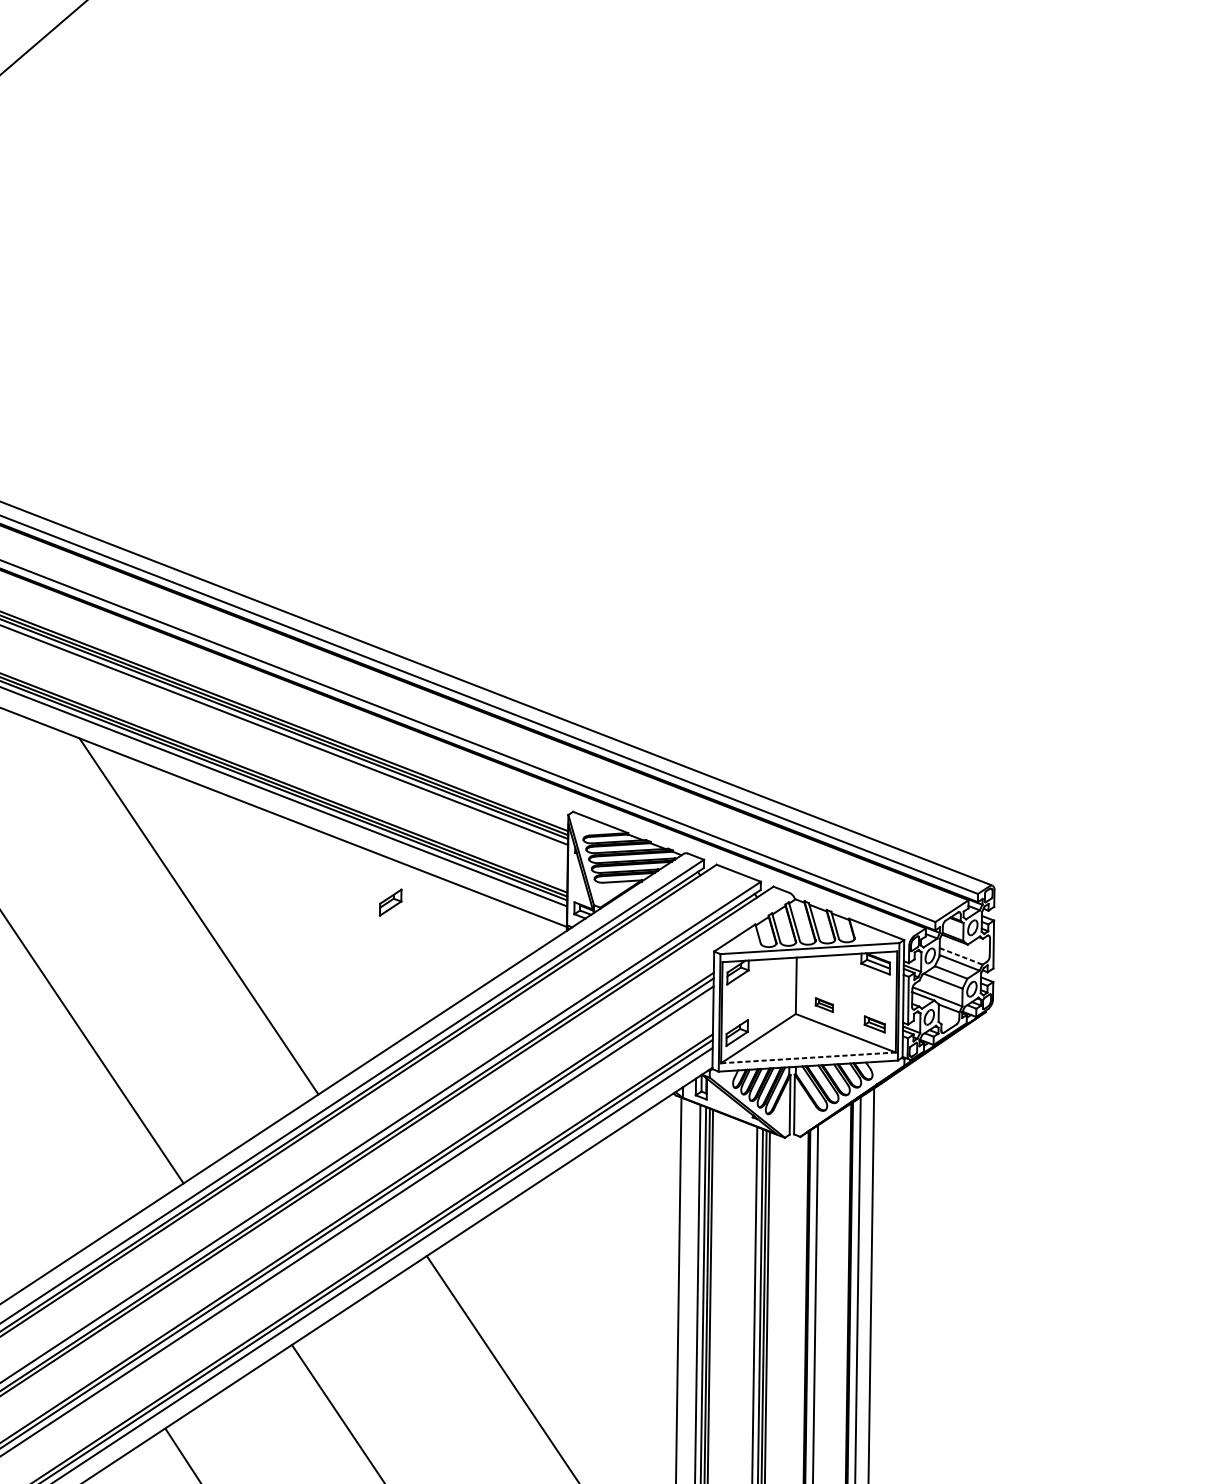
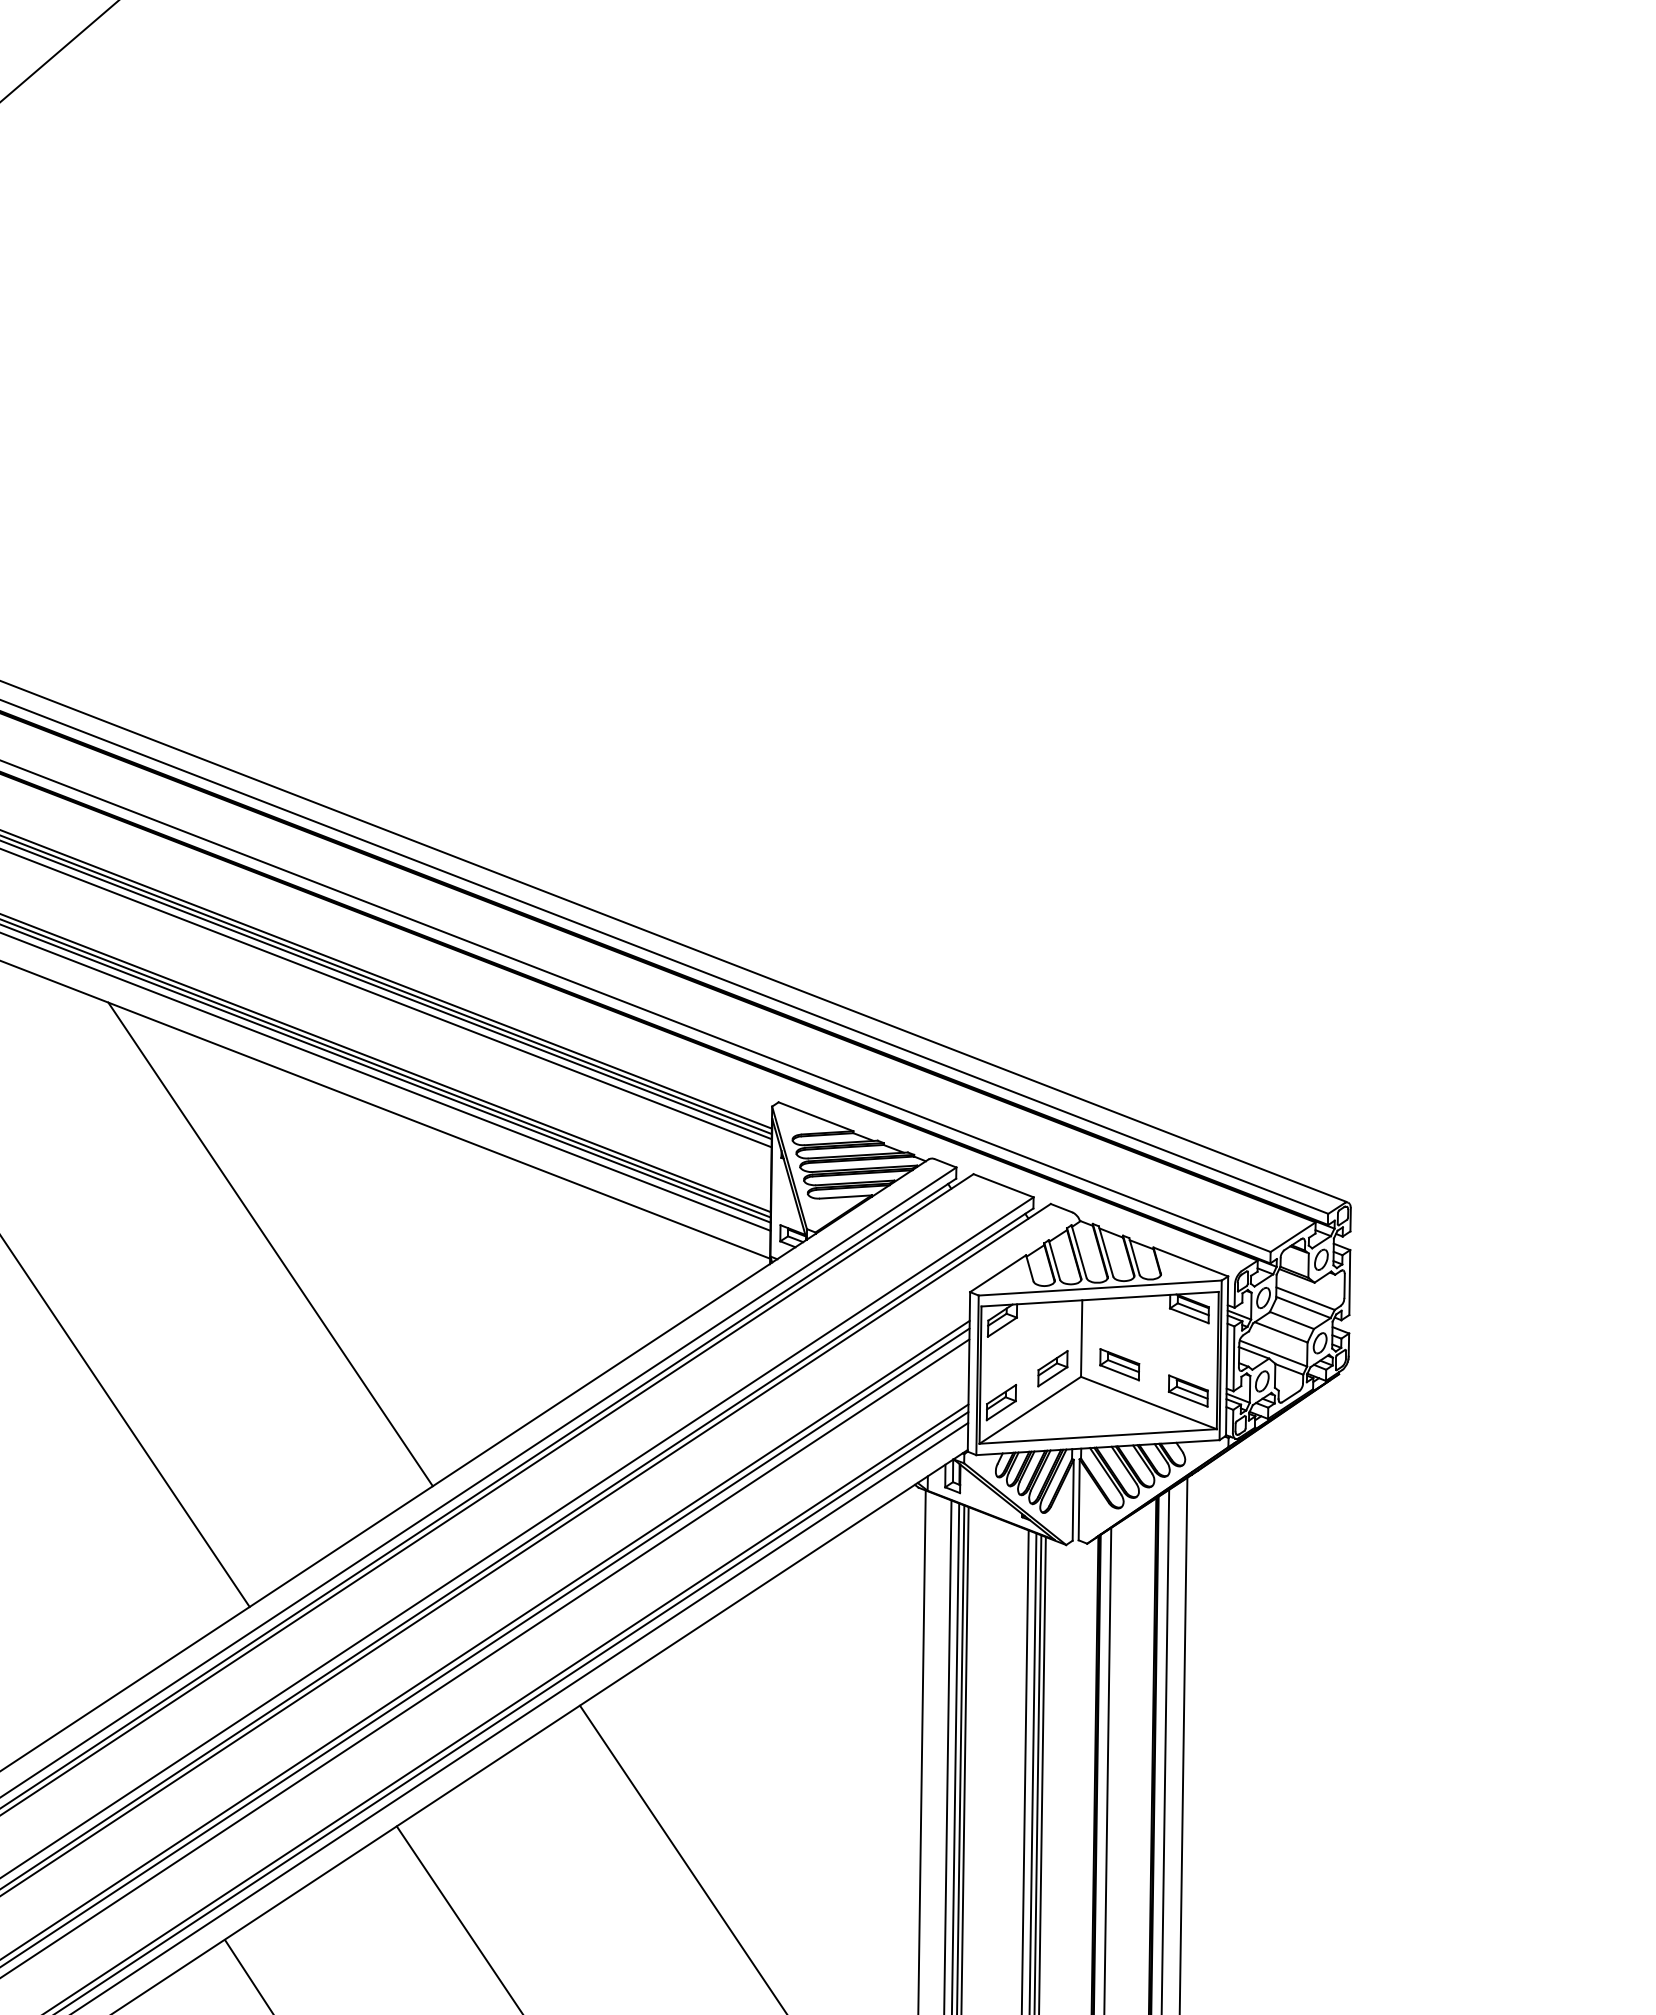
part: (390, 902) -> (1052, 1368), moved
line: (961, 956) -> (1306, 1298), dashed -> solid
part: (824, 1004) -> (1119, 1364), size x1.67
part: (874, 1024) -> (1187, 1390), size x1.43
line: (808, 1057) -> (1098, 1436), dashed -> solid

